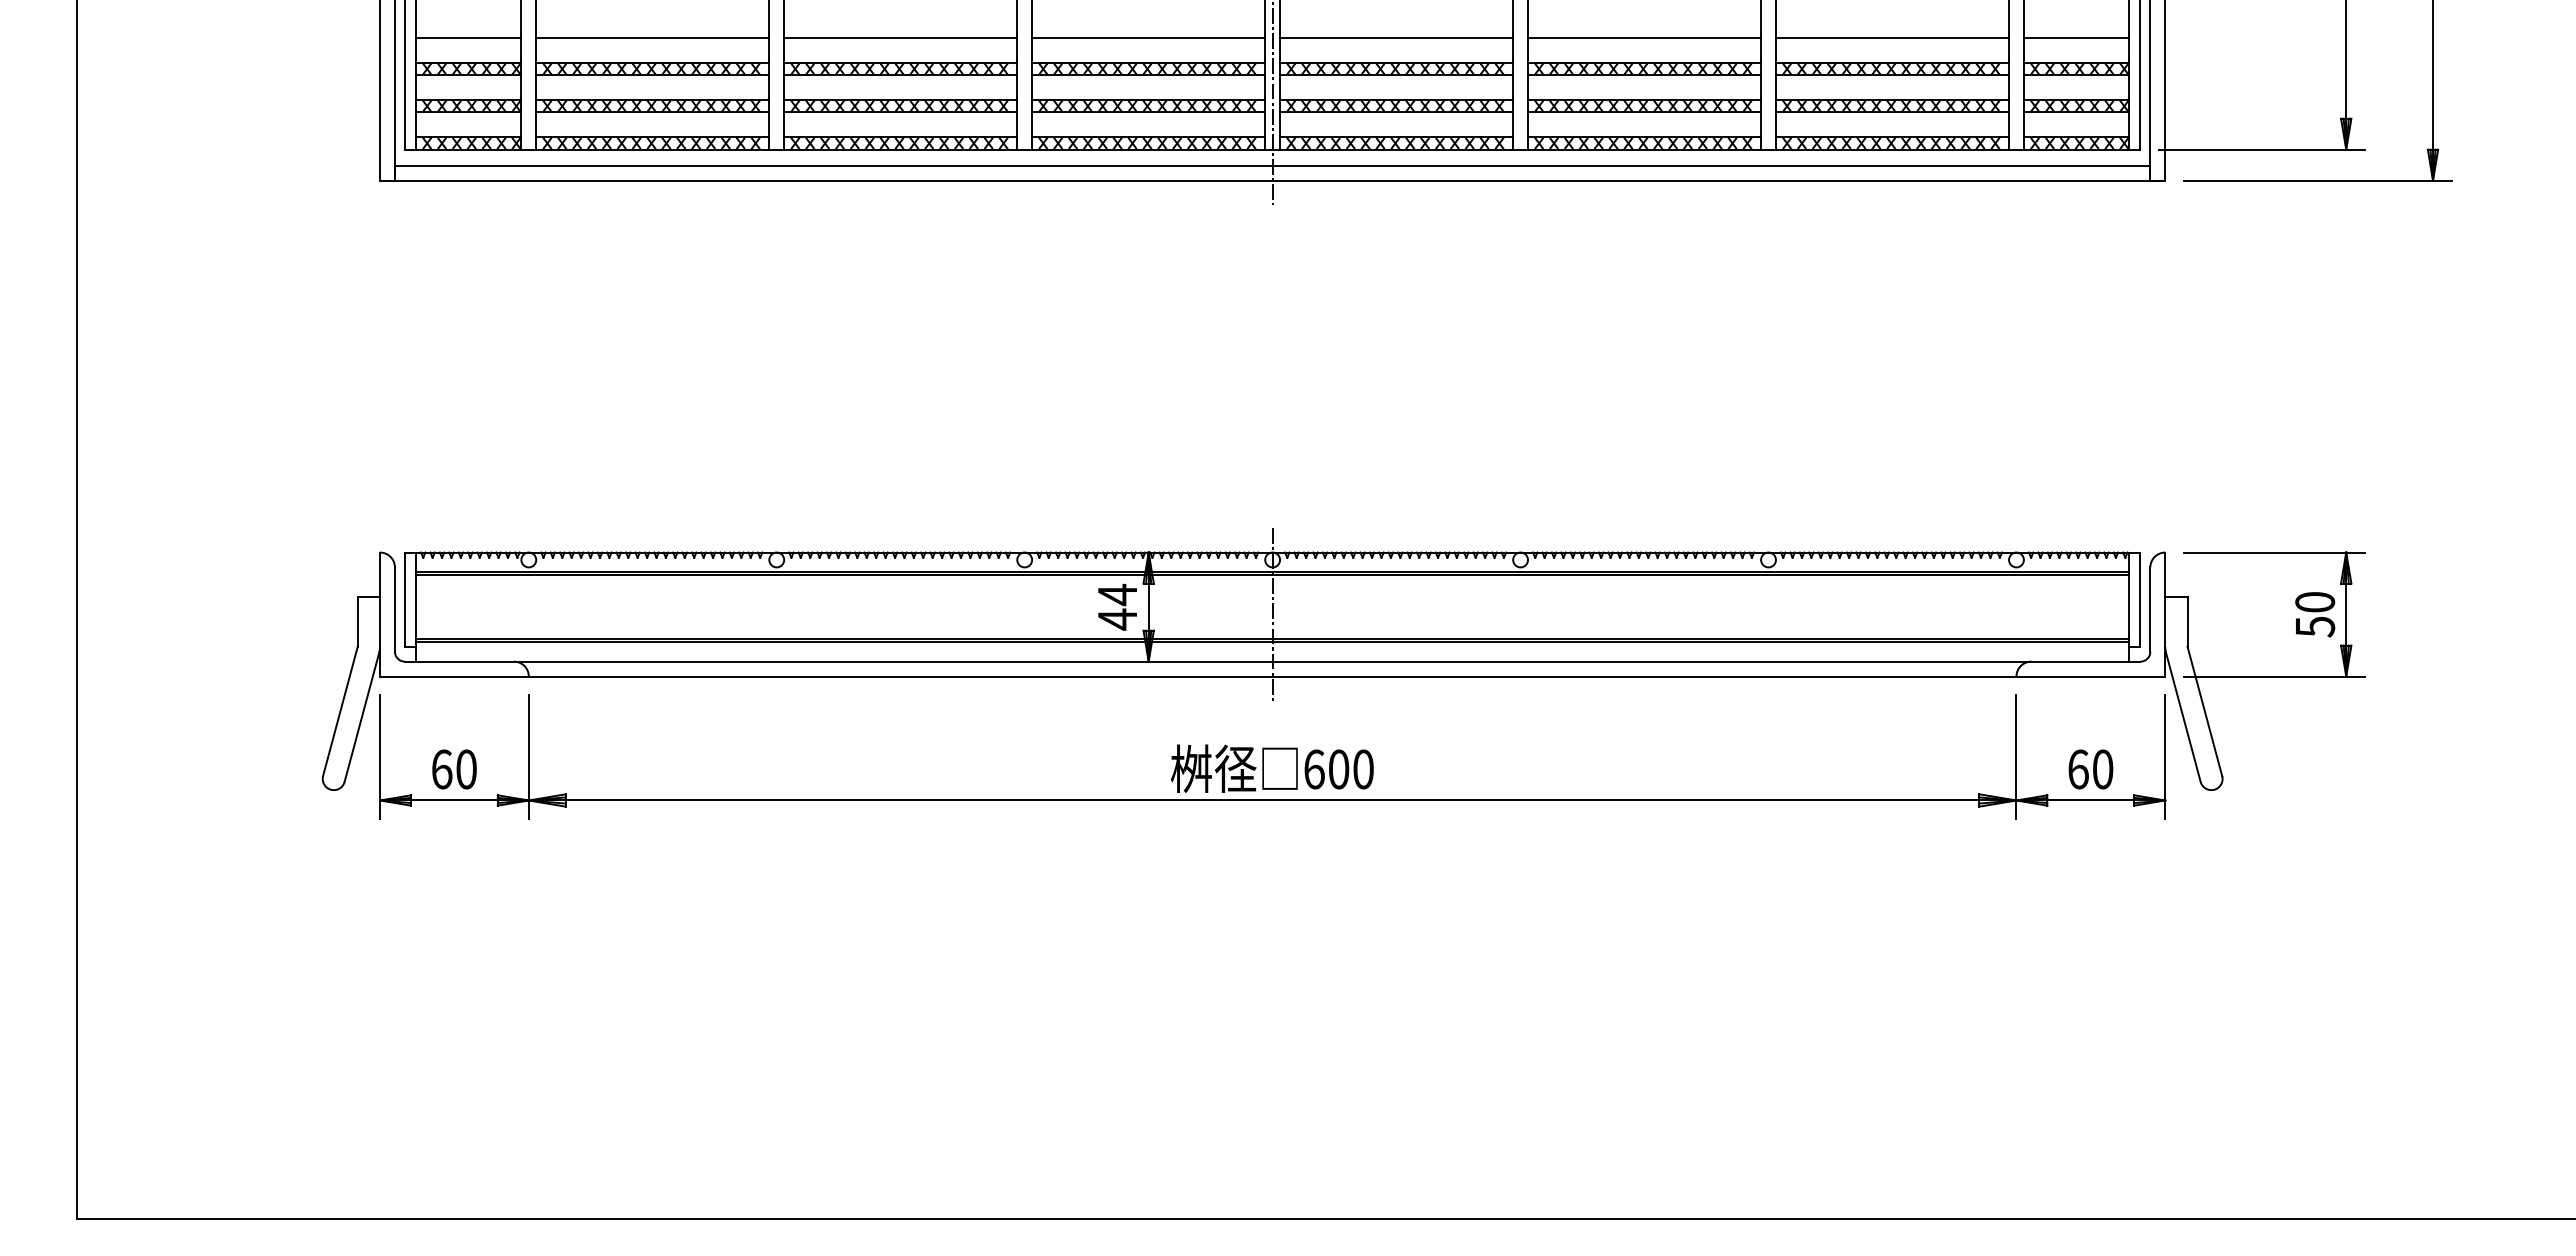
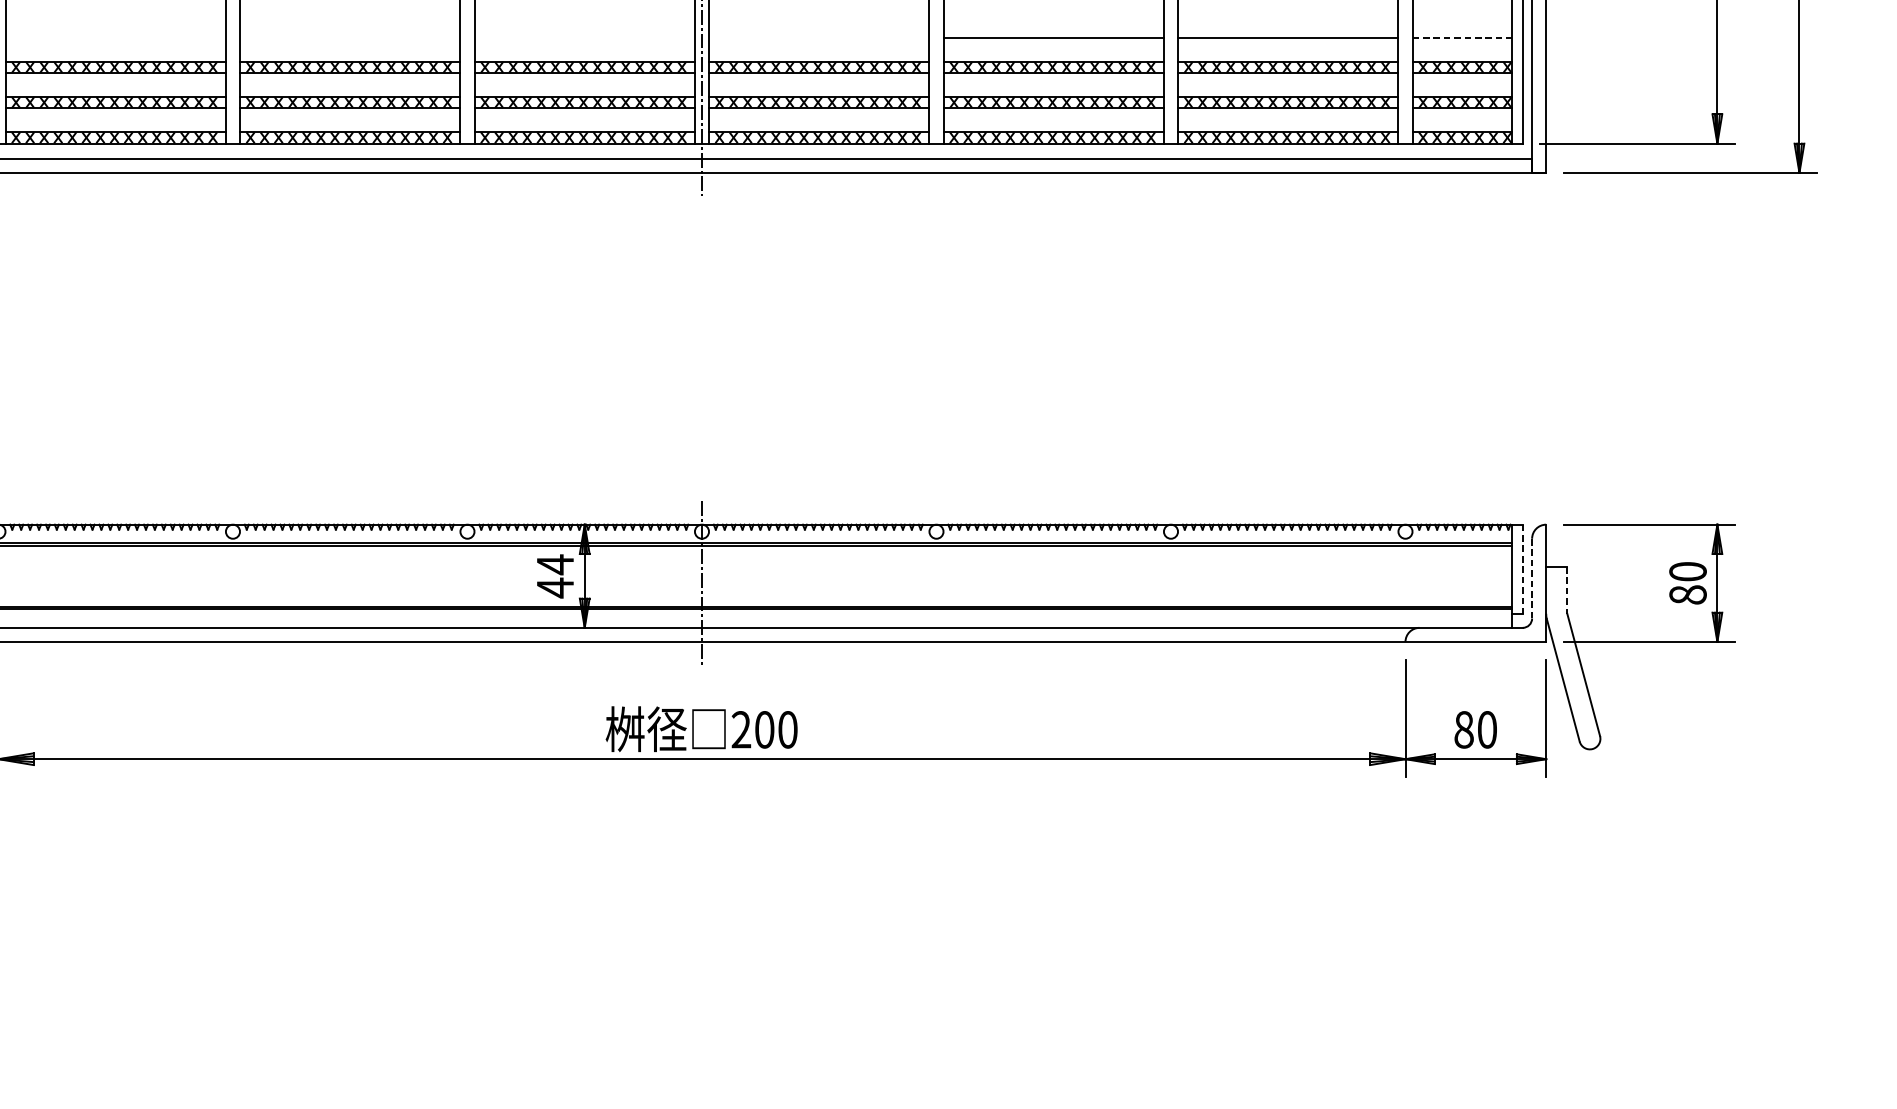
line: (652, 38) -> (115, 38), removed
line: (900, 38) -> (350, 38), removed
line: (1148, 38) -> (584, 38), removed
line: (1396, 38) -> (819, 38), removed
line: (2076, 38) -> (1462, 38), solid -> dashed
line: (2140, 600) -> (1522, 570), solid -> dashed
line: (2150, 609) -> (1532, 578), solid -> dashed
line: (2187, 621) -> (1567, 589), solid -> dashed
text: (2315, 626) -> (1688, 594), 50 -> 80
text: (1314, 769) -> (741, 729), 600 -> 200
text: (2078, 769) -> (1464, 729), 60 -> 80

